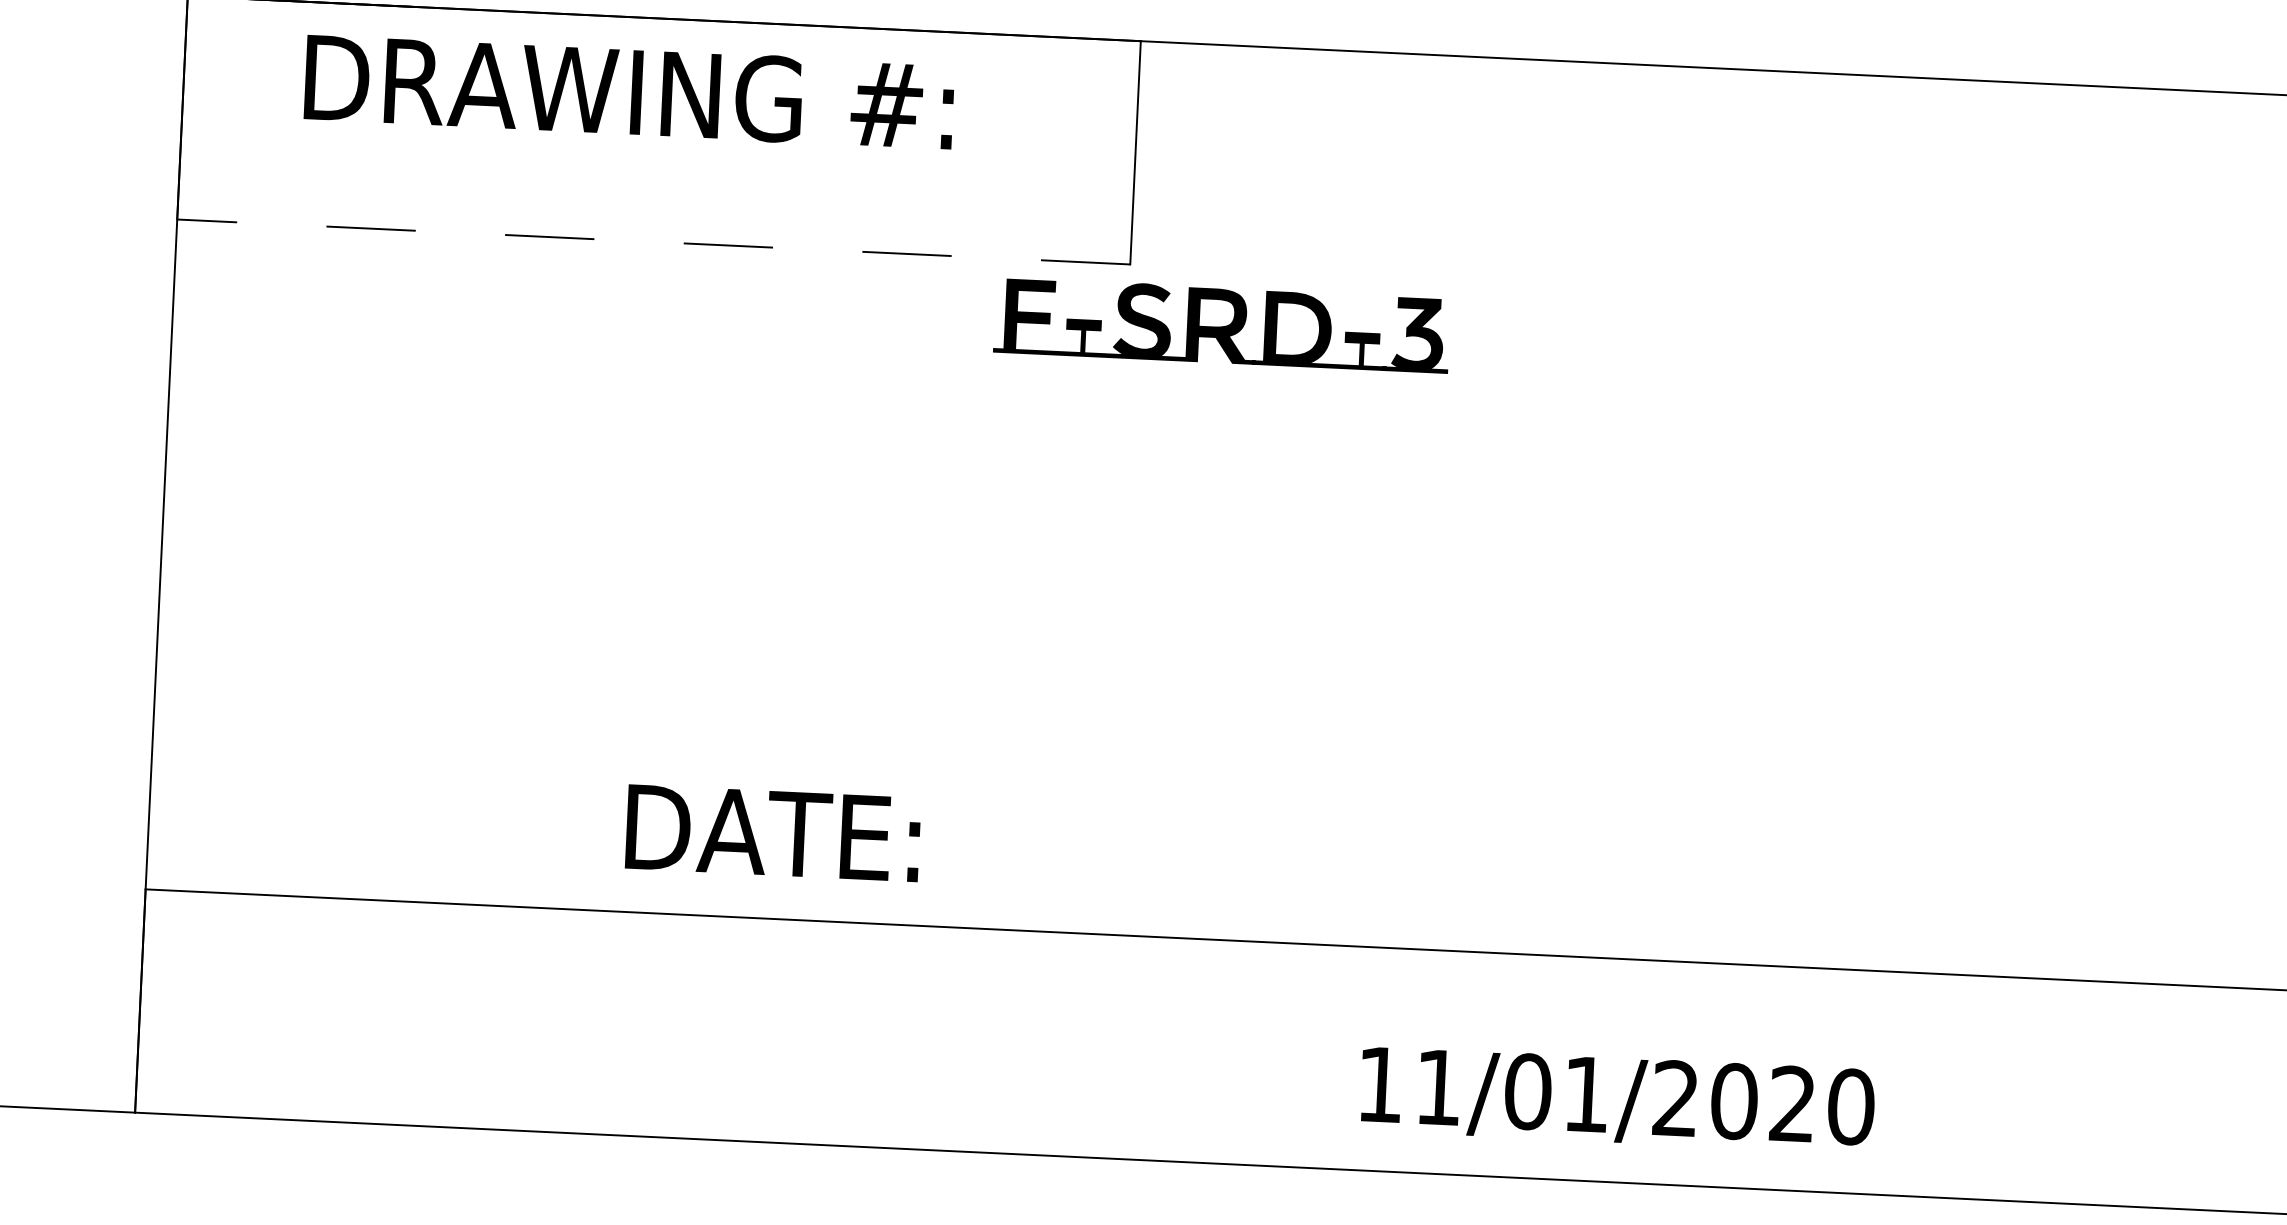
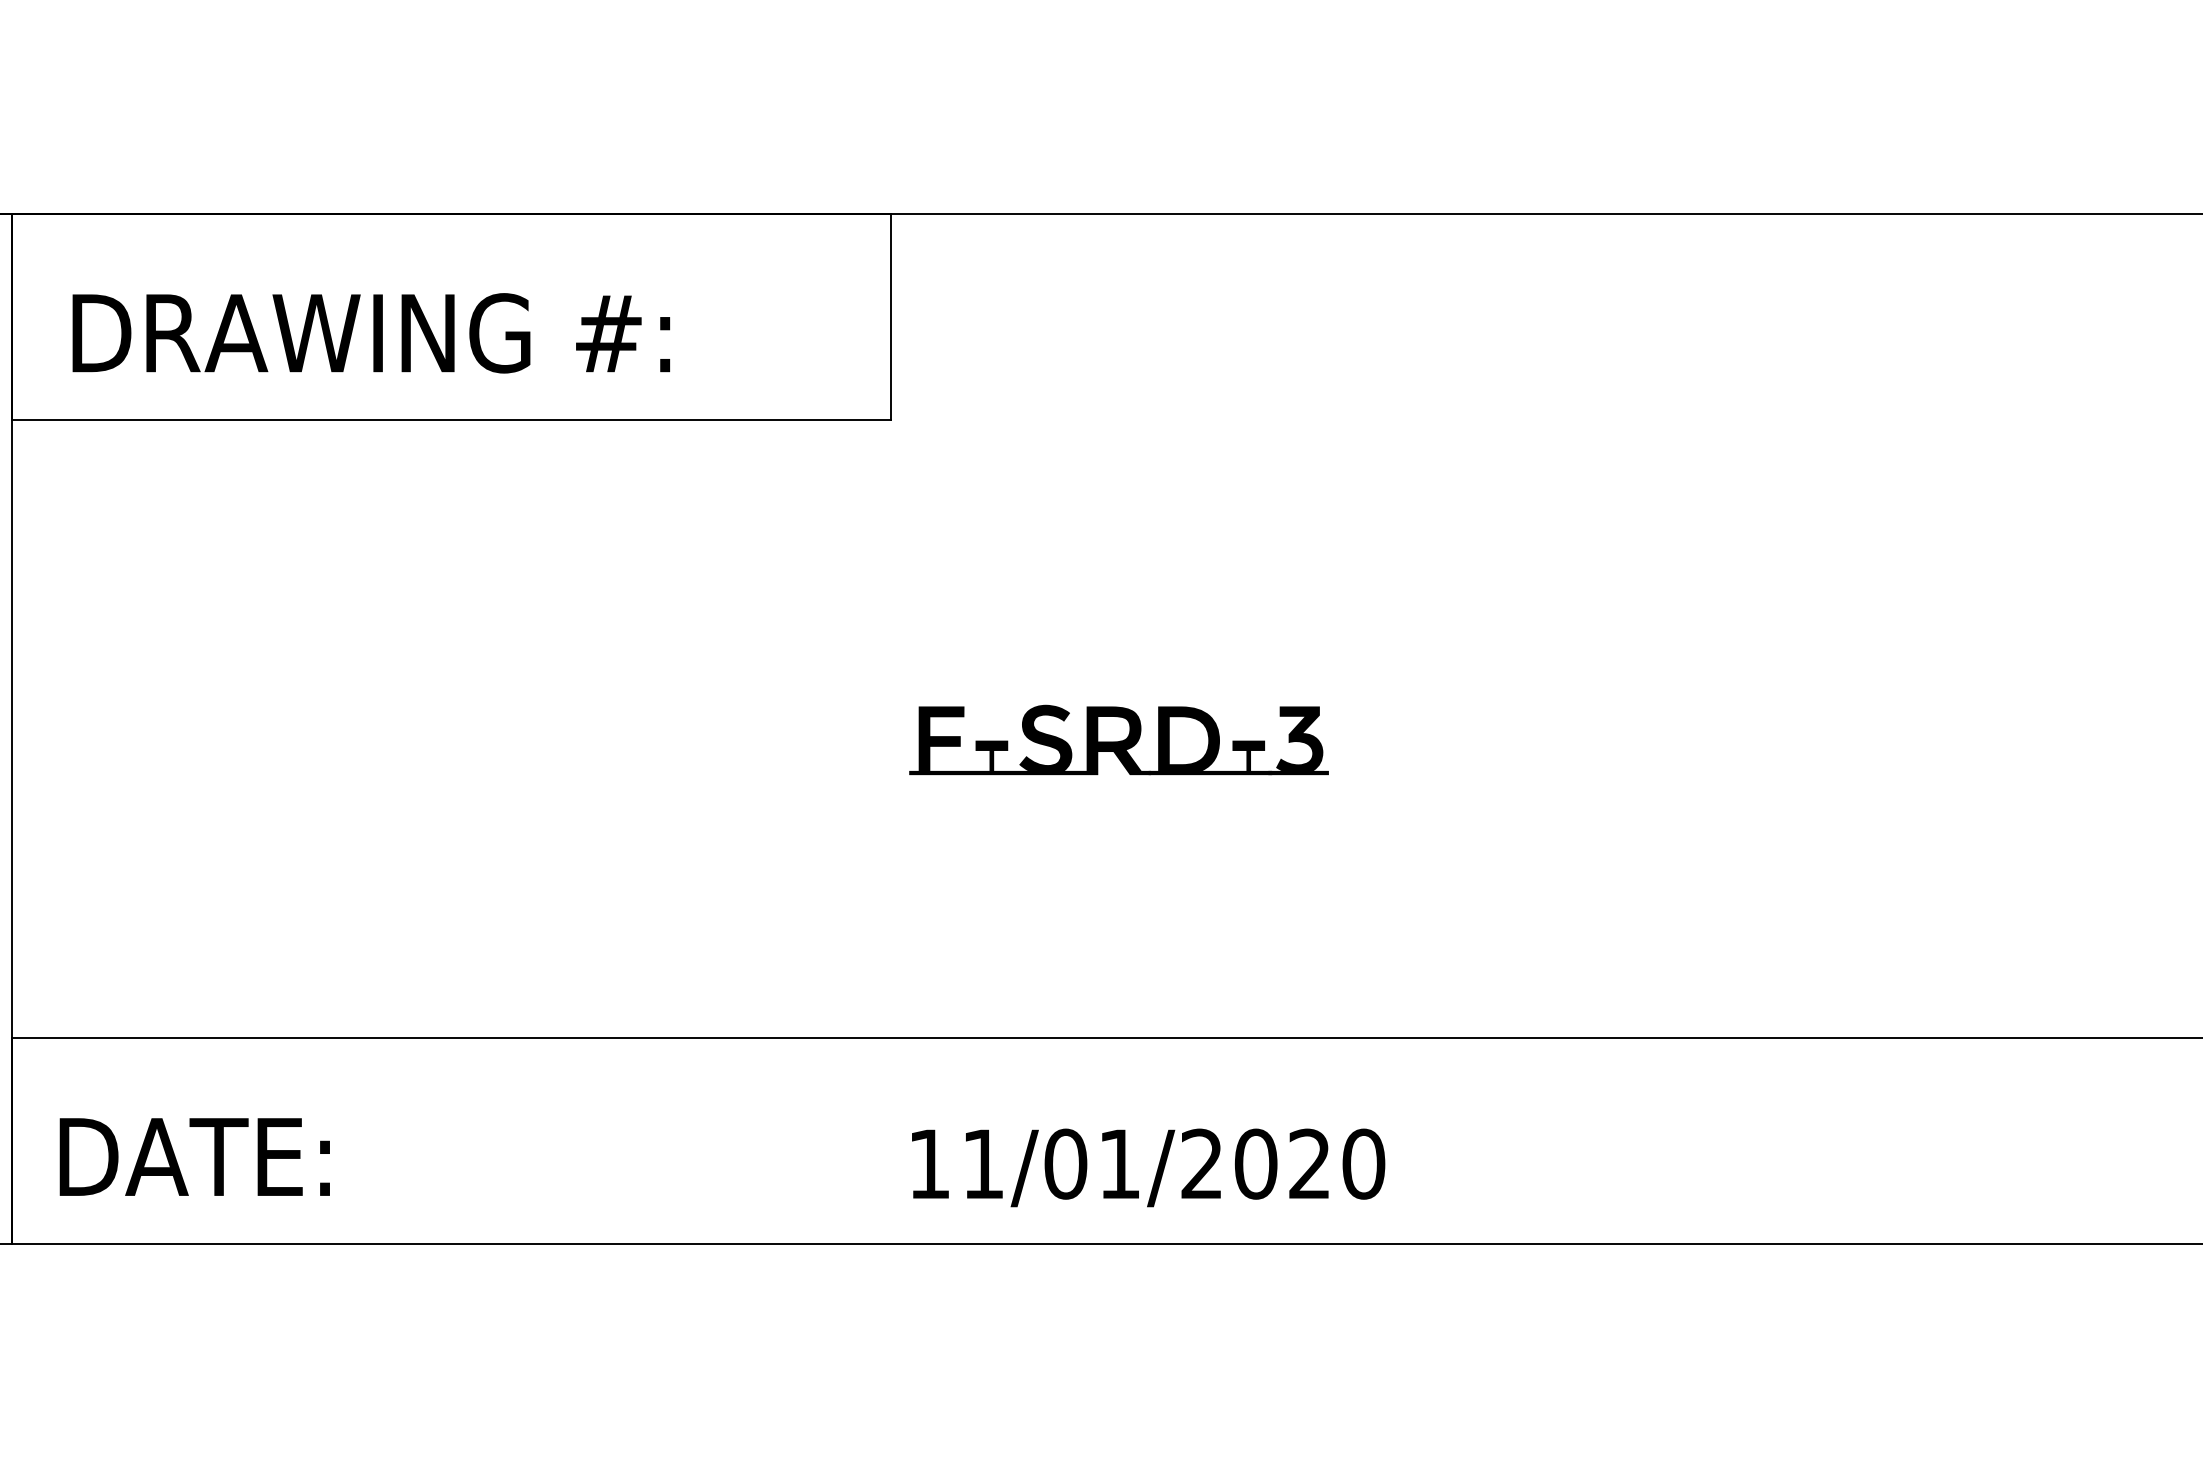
text: (628, 92) -> (370, 333), moved
line: (653, 242) -> (451, 420), dashed -> solid
text: (1221, 324) -> (1118, 739), moved
text: (772, 832) -> (194, 1156), moved
text: (1617, 1099) -> (1148, 1167), moved

